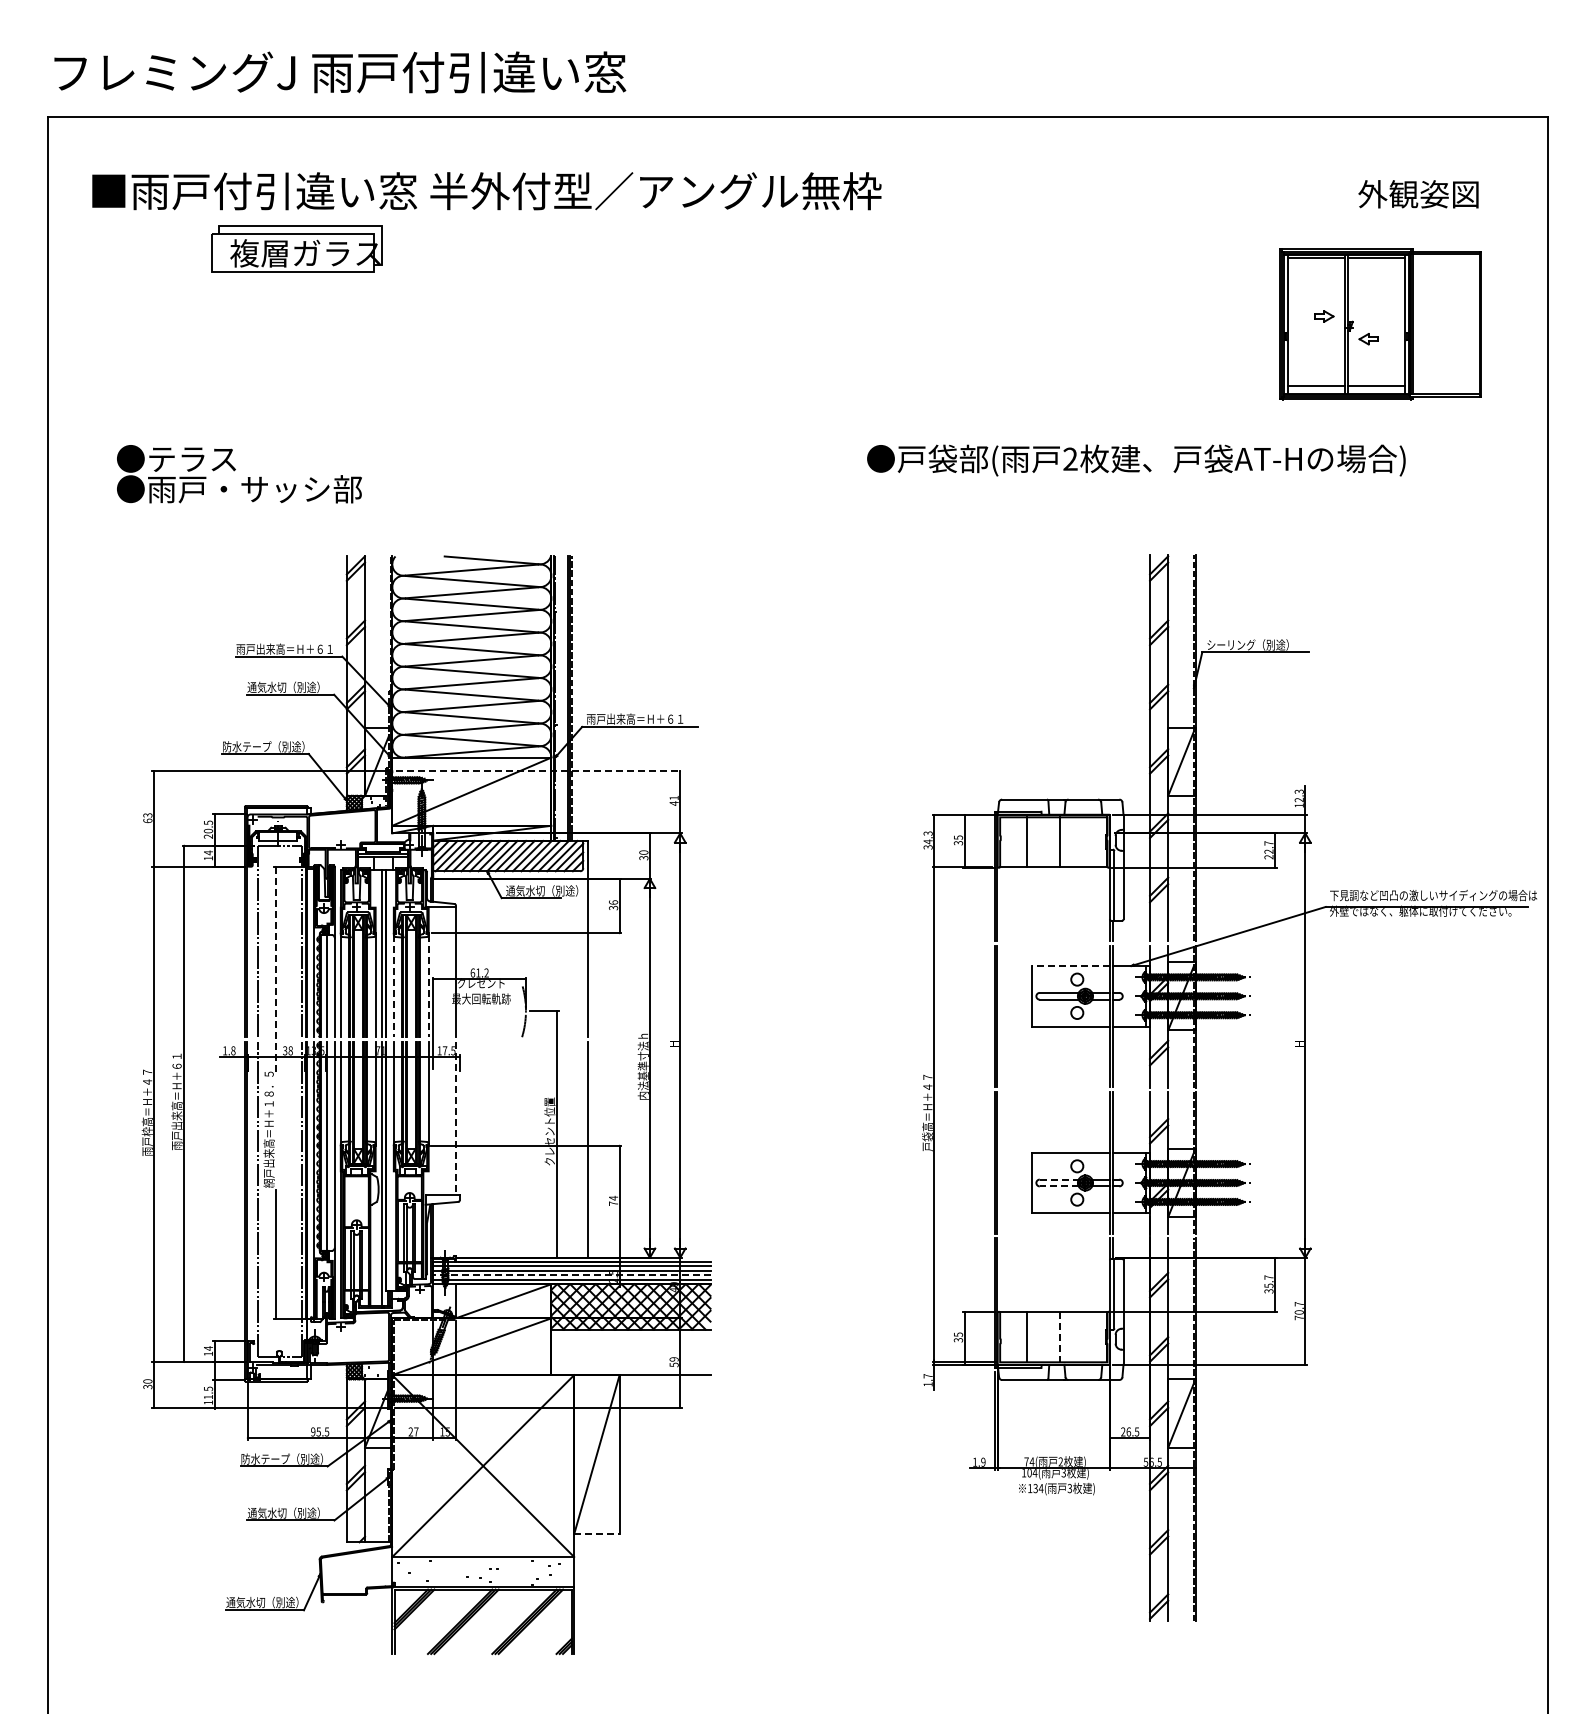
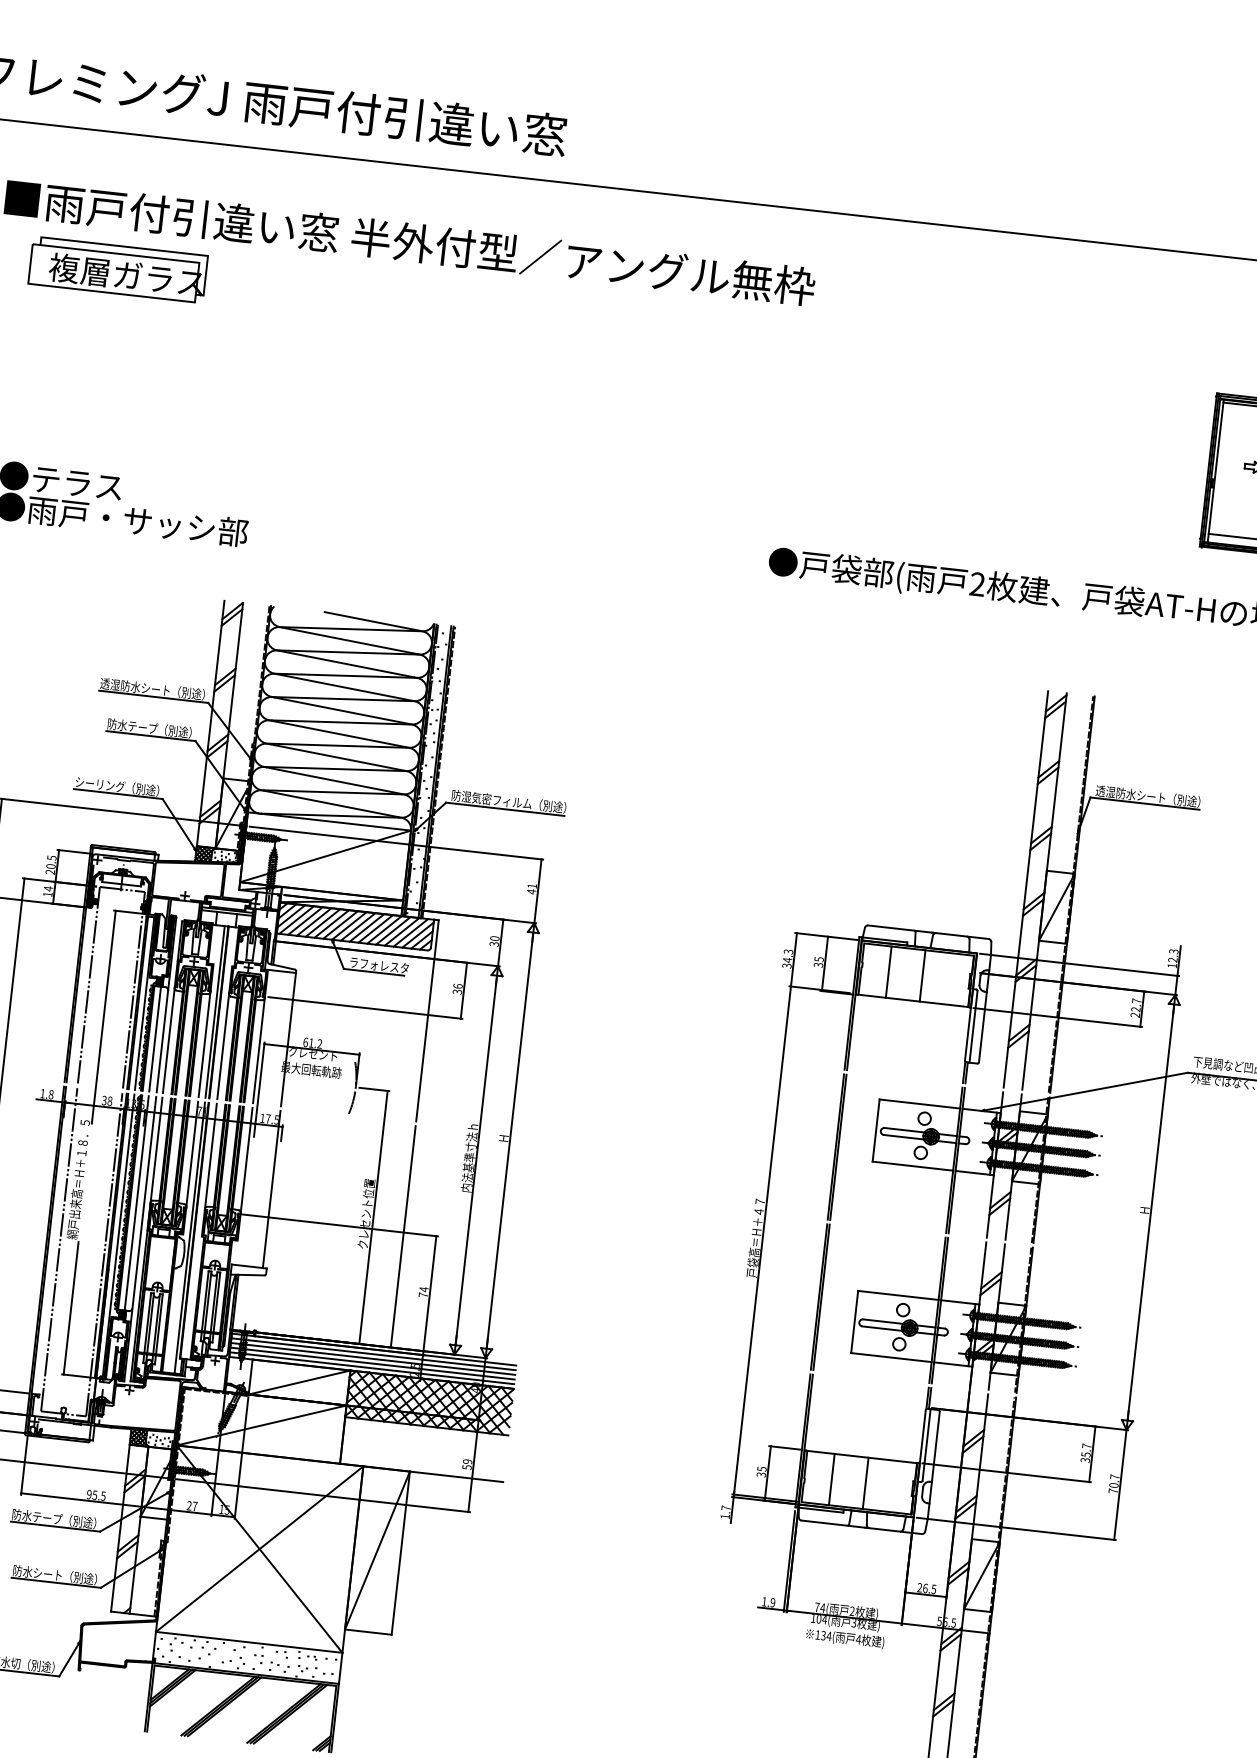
part: (296, 248) -> (118, 269), moved
text: (1257, 644) -> (1147, 795), シーリング（別途） -> 透湿防水シート（別途）
text: (287, 648) -> (153, 688), 雨戸出来高＝Ｈ＋６１ -> 透湿防水シート（別途）
text: (288, 686) -> (149, 727), 通気水切（別途） -> 防水テープ（別途）
text: (642, 718) -> (508, 800), 雨戸出来高＝Ｈ＋６１ -> 防湿気密フィルム（別途）
text: (247, 746) -> (100, 784), 防水テープ（別途） -> シーリング（別途）
line: (539, 771) -> (397, 843), dashed -> solid
text: (542, 890) -> (386, 965), 通気水切（別途） -> ラフォレスタ
line: (1070, 965) -> (919, 1103), dashed -> solid
line: (275, 970) -> (103, 1017), dashed -> solid
line: (393, 986) -> (222, 1047), dashed -> solid
line: (428, 986) -> (258, 1051), dashed -> solid
line: (455, 1118) -> (271, 1189), dashed -> solid
line: (1059, 1179) -> (883, 1321), dashed -> solid
line: (1058, 1186) -> (881, 1328), dashed -> solid
line: (571, 1275) -> (372, 1363), dashed -> solid
line: (1059, 1337) -> (865, 1483), dashed -> solid
text: (1069, 1488) -> (858, 1639), 3 -> 4
text: (288, 1512) -> (54, 1574), 通気水切（別途） -> 防水シート（別途）
line: (596, 1534) -> (367, 1632), dashed -> solid

